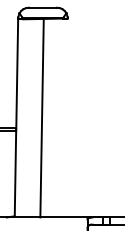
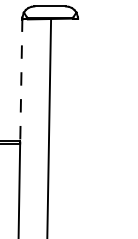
line: (17, 73) -> (21, 80), solid -> dashed

